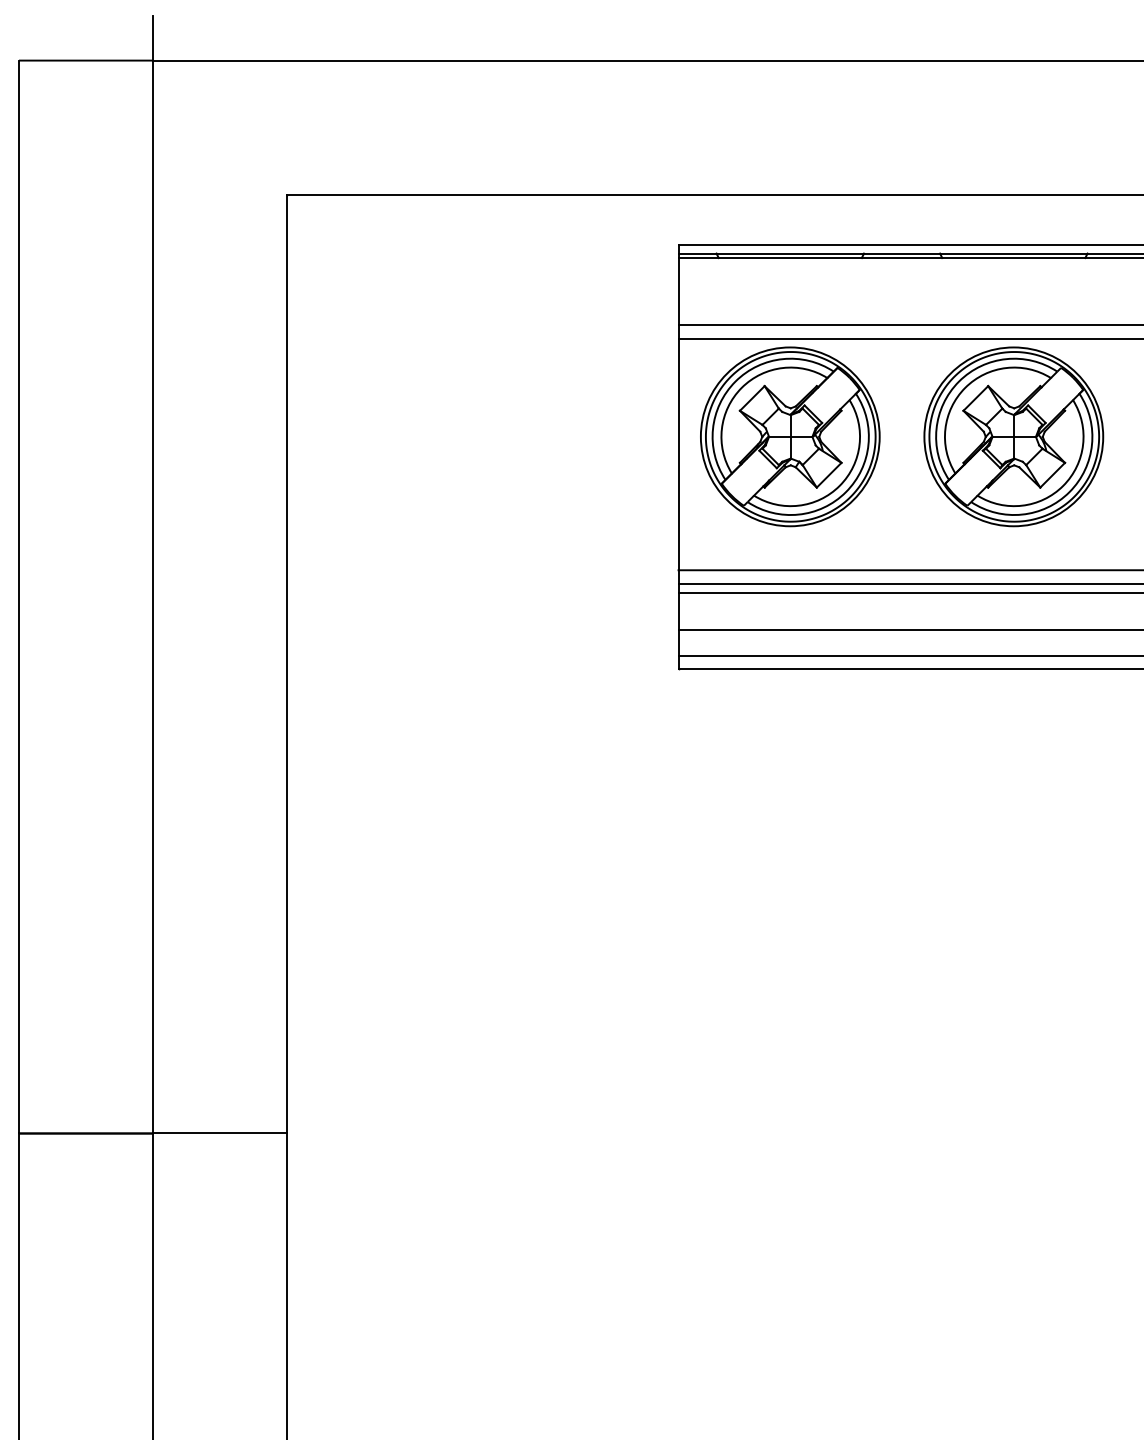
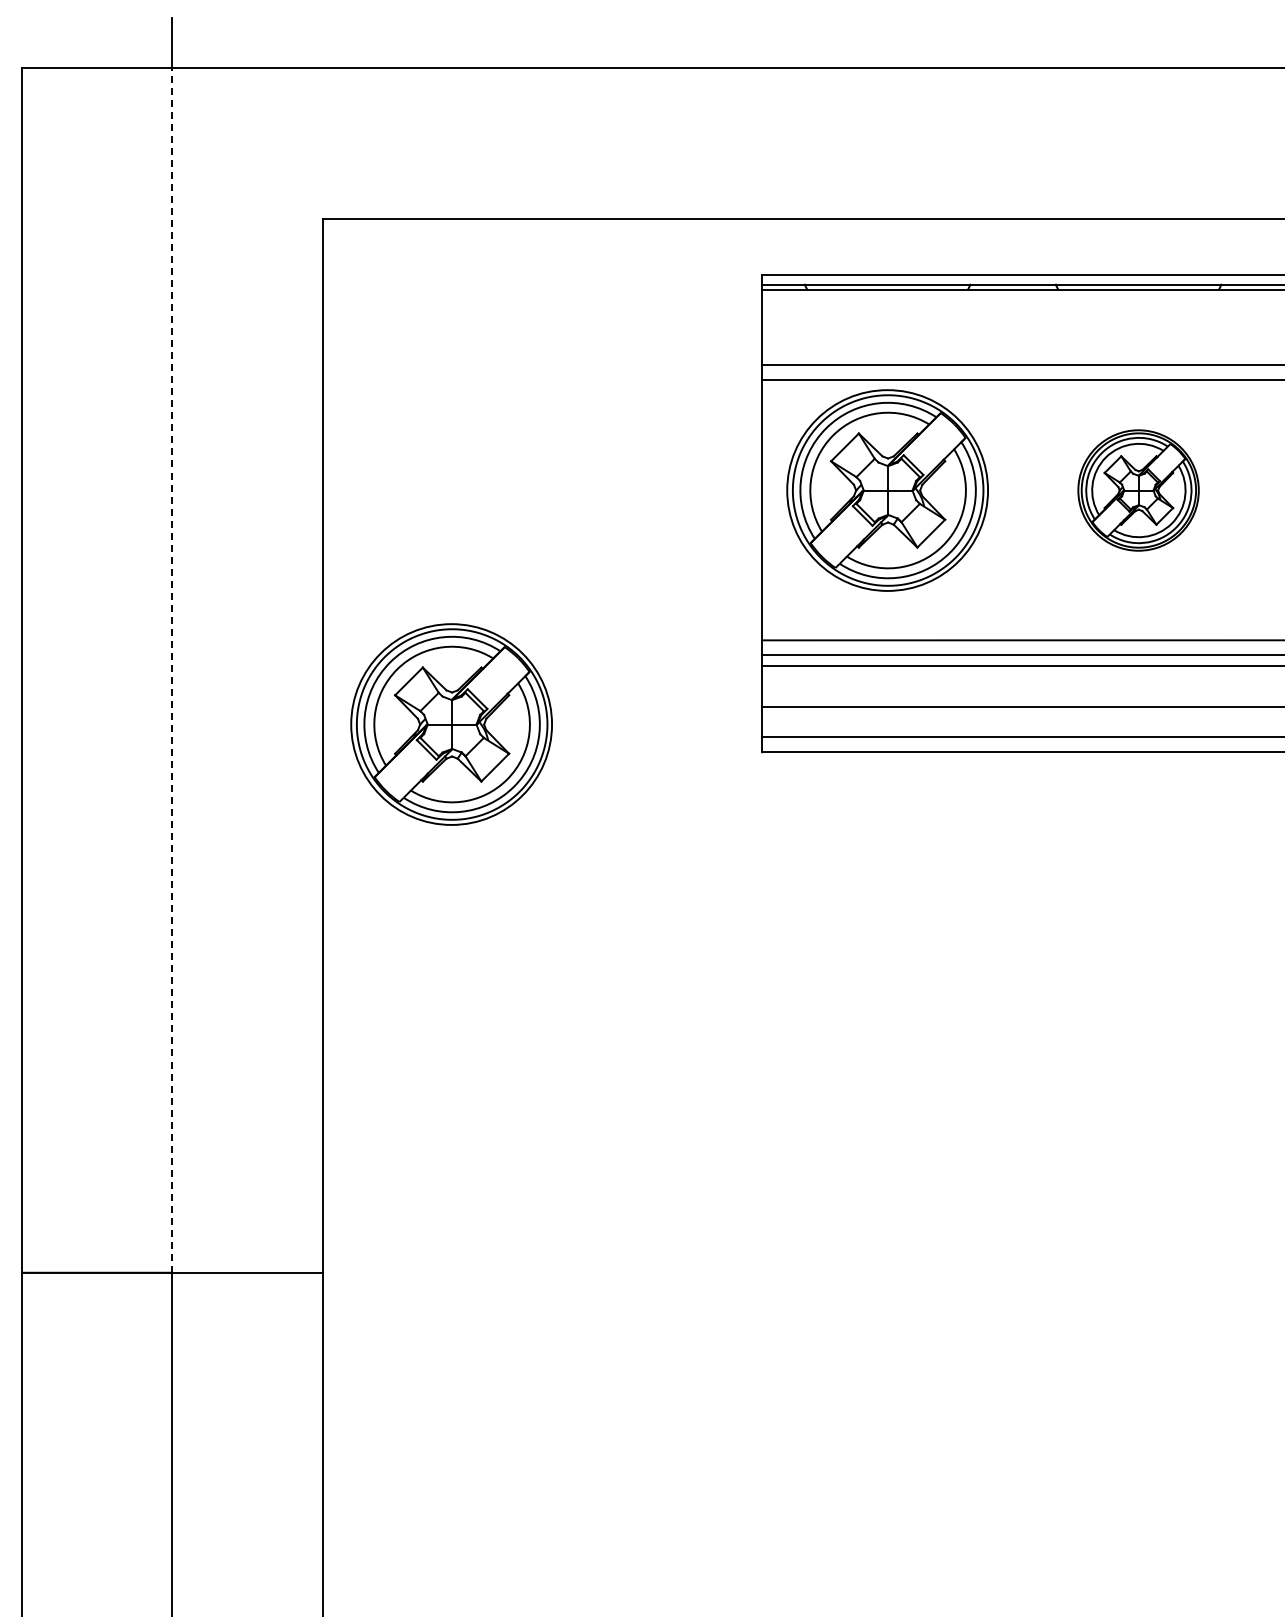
part: (1013, 436) -> (1138, 490), size x0.6
line: (153, 596) -> (172, 669), solid -> dashed
part: (401, 645) -> (451, 724), added

